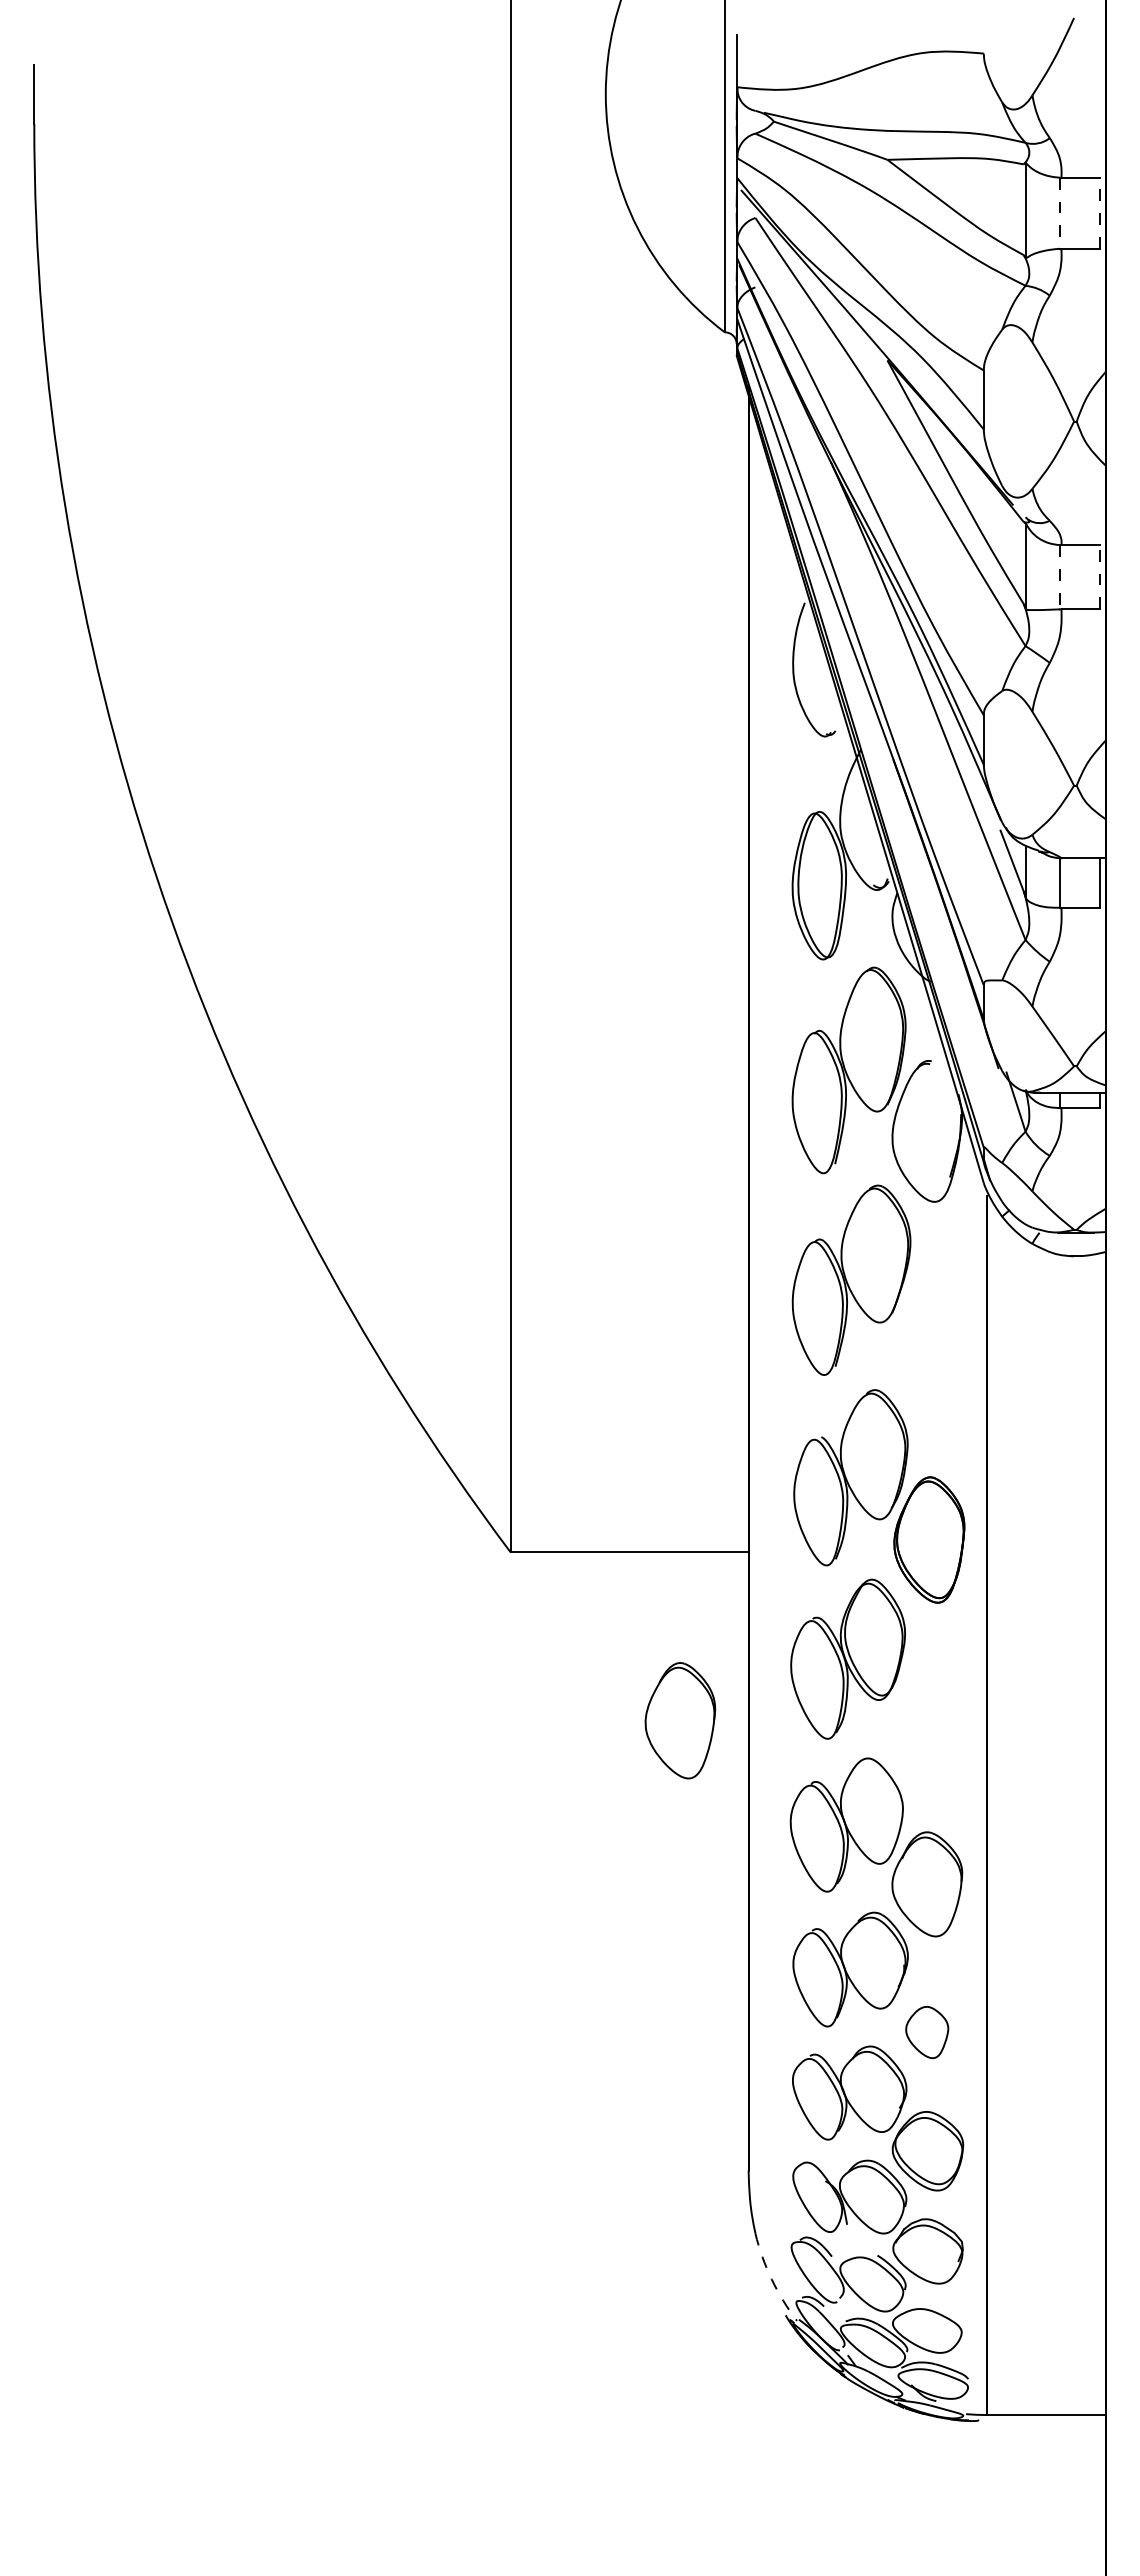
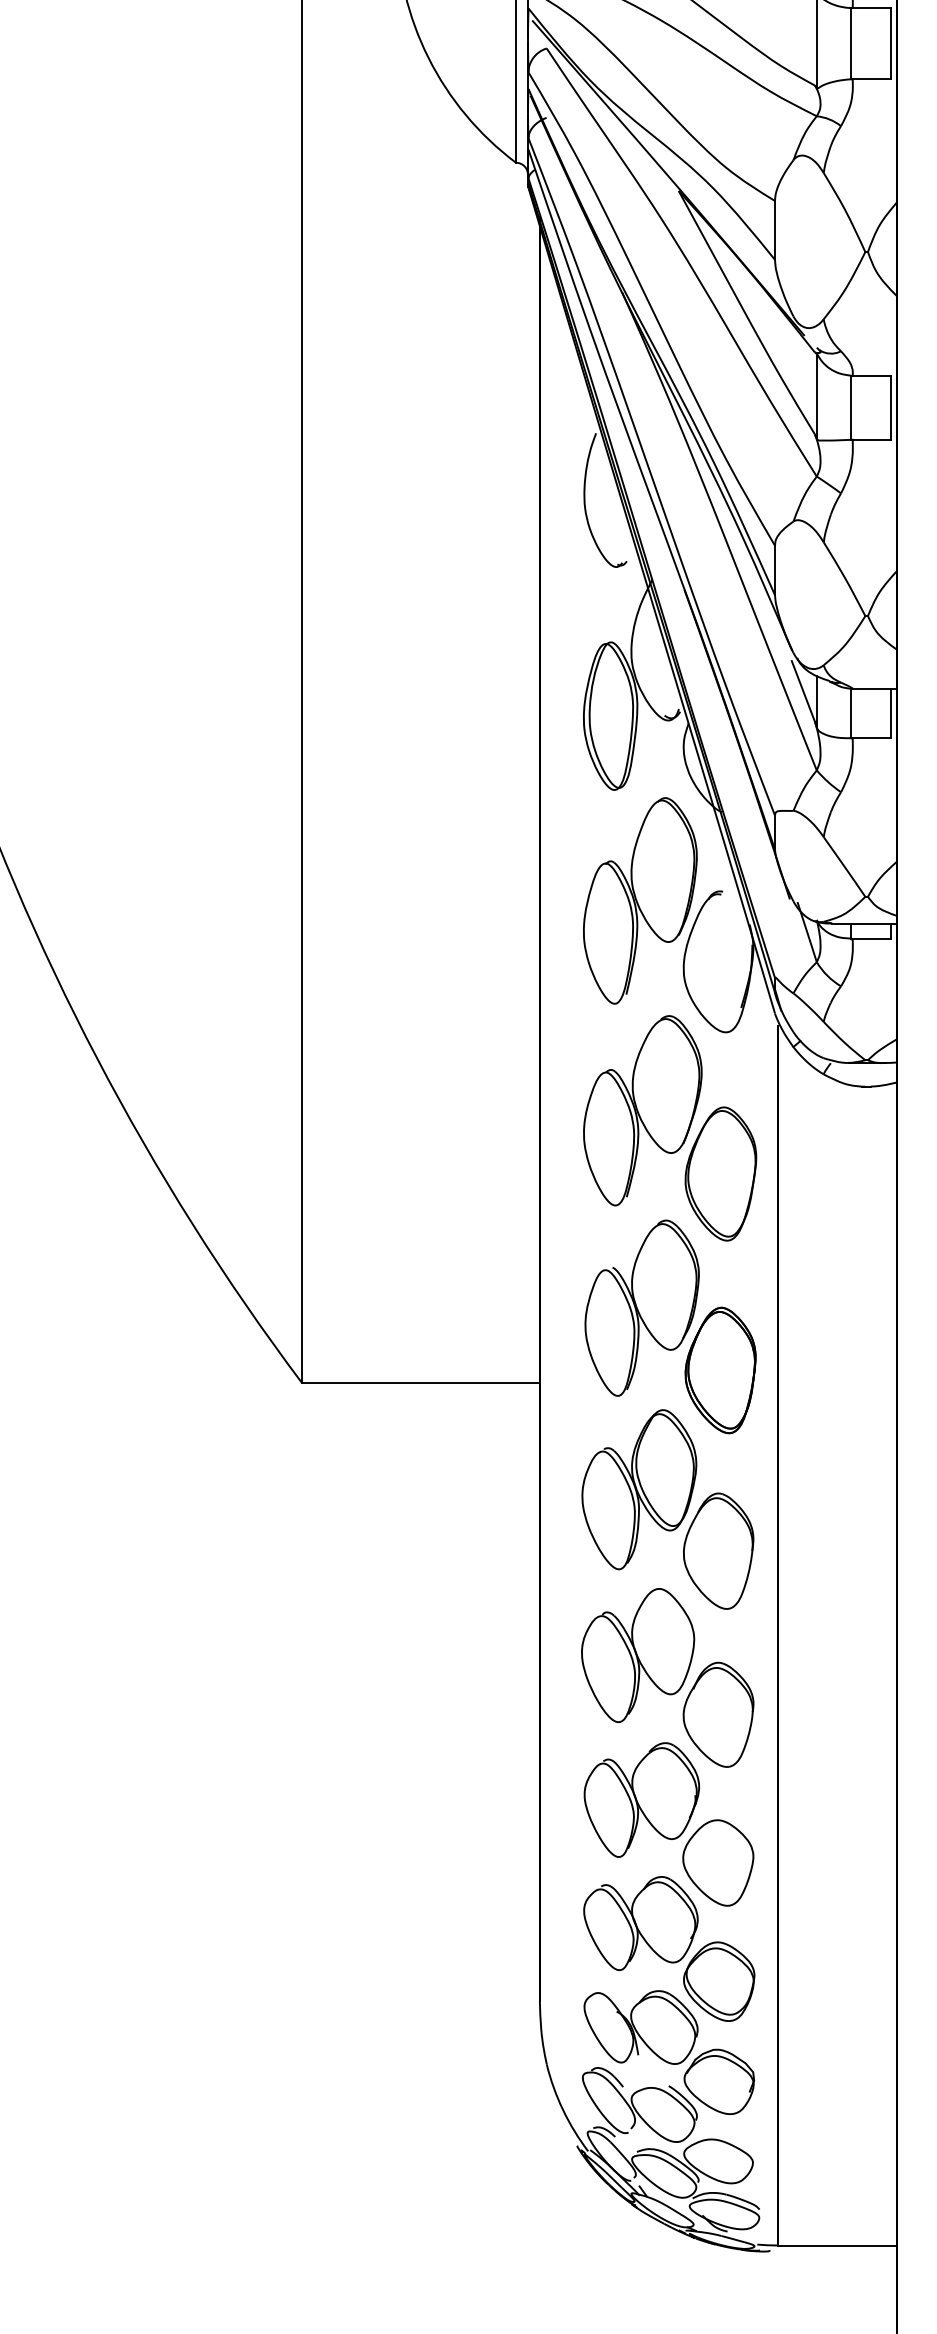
line: (1059, 213) -> (850, 43), dashed -> solid
line: (1099, 213) -> (890, 43), dashed -> solid
line: (1099, 576) -> (890, 406), dashed -> solid
line: (1059, 577) -> (850, 407), dashed -> solid
part: (929, 1343) -> (720, 1173), added
part: (679, 1720) -> (717, 1550), moved
part: (927, 2032) -> (718, 1862), size x1.67
arc: (771, 2279) -> (562, 2109), dashed -> solid

